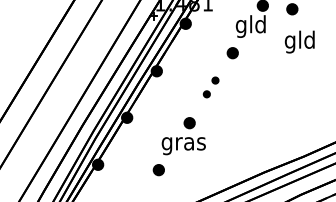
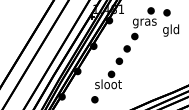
text: (250, 27) -> (144, 22), gld -> gras
part: (209, 86) -> (122, 54), size x1.67
text: (184, 143) -> (108, 85), gras -> sloot

